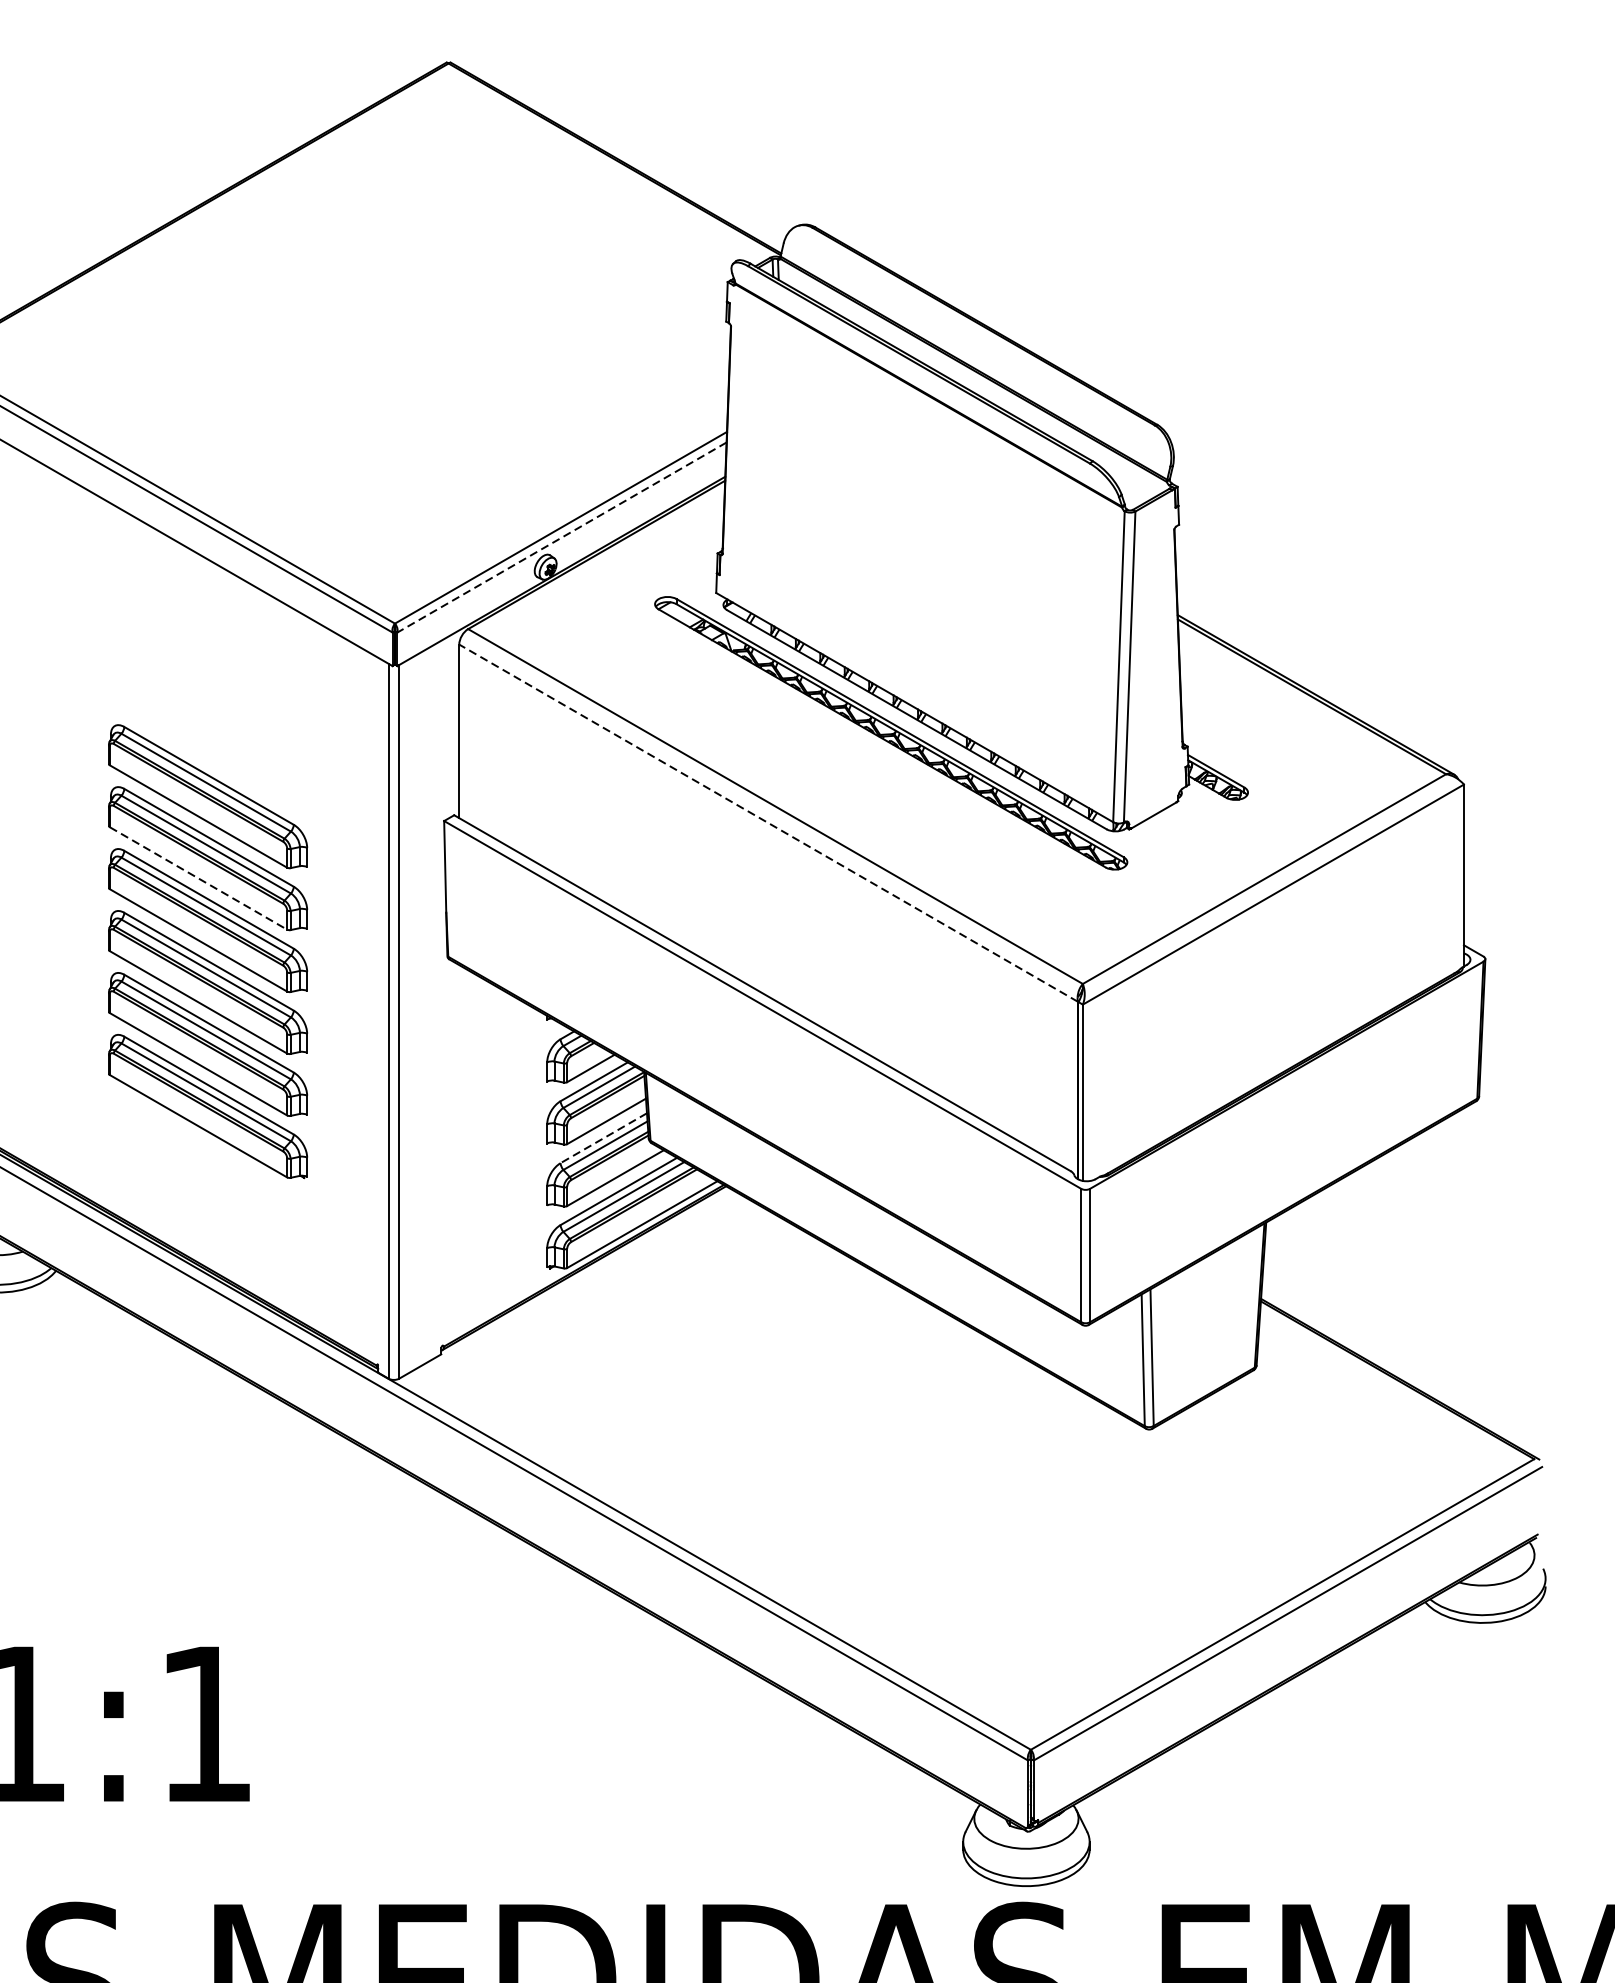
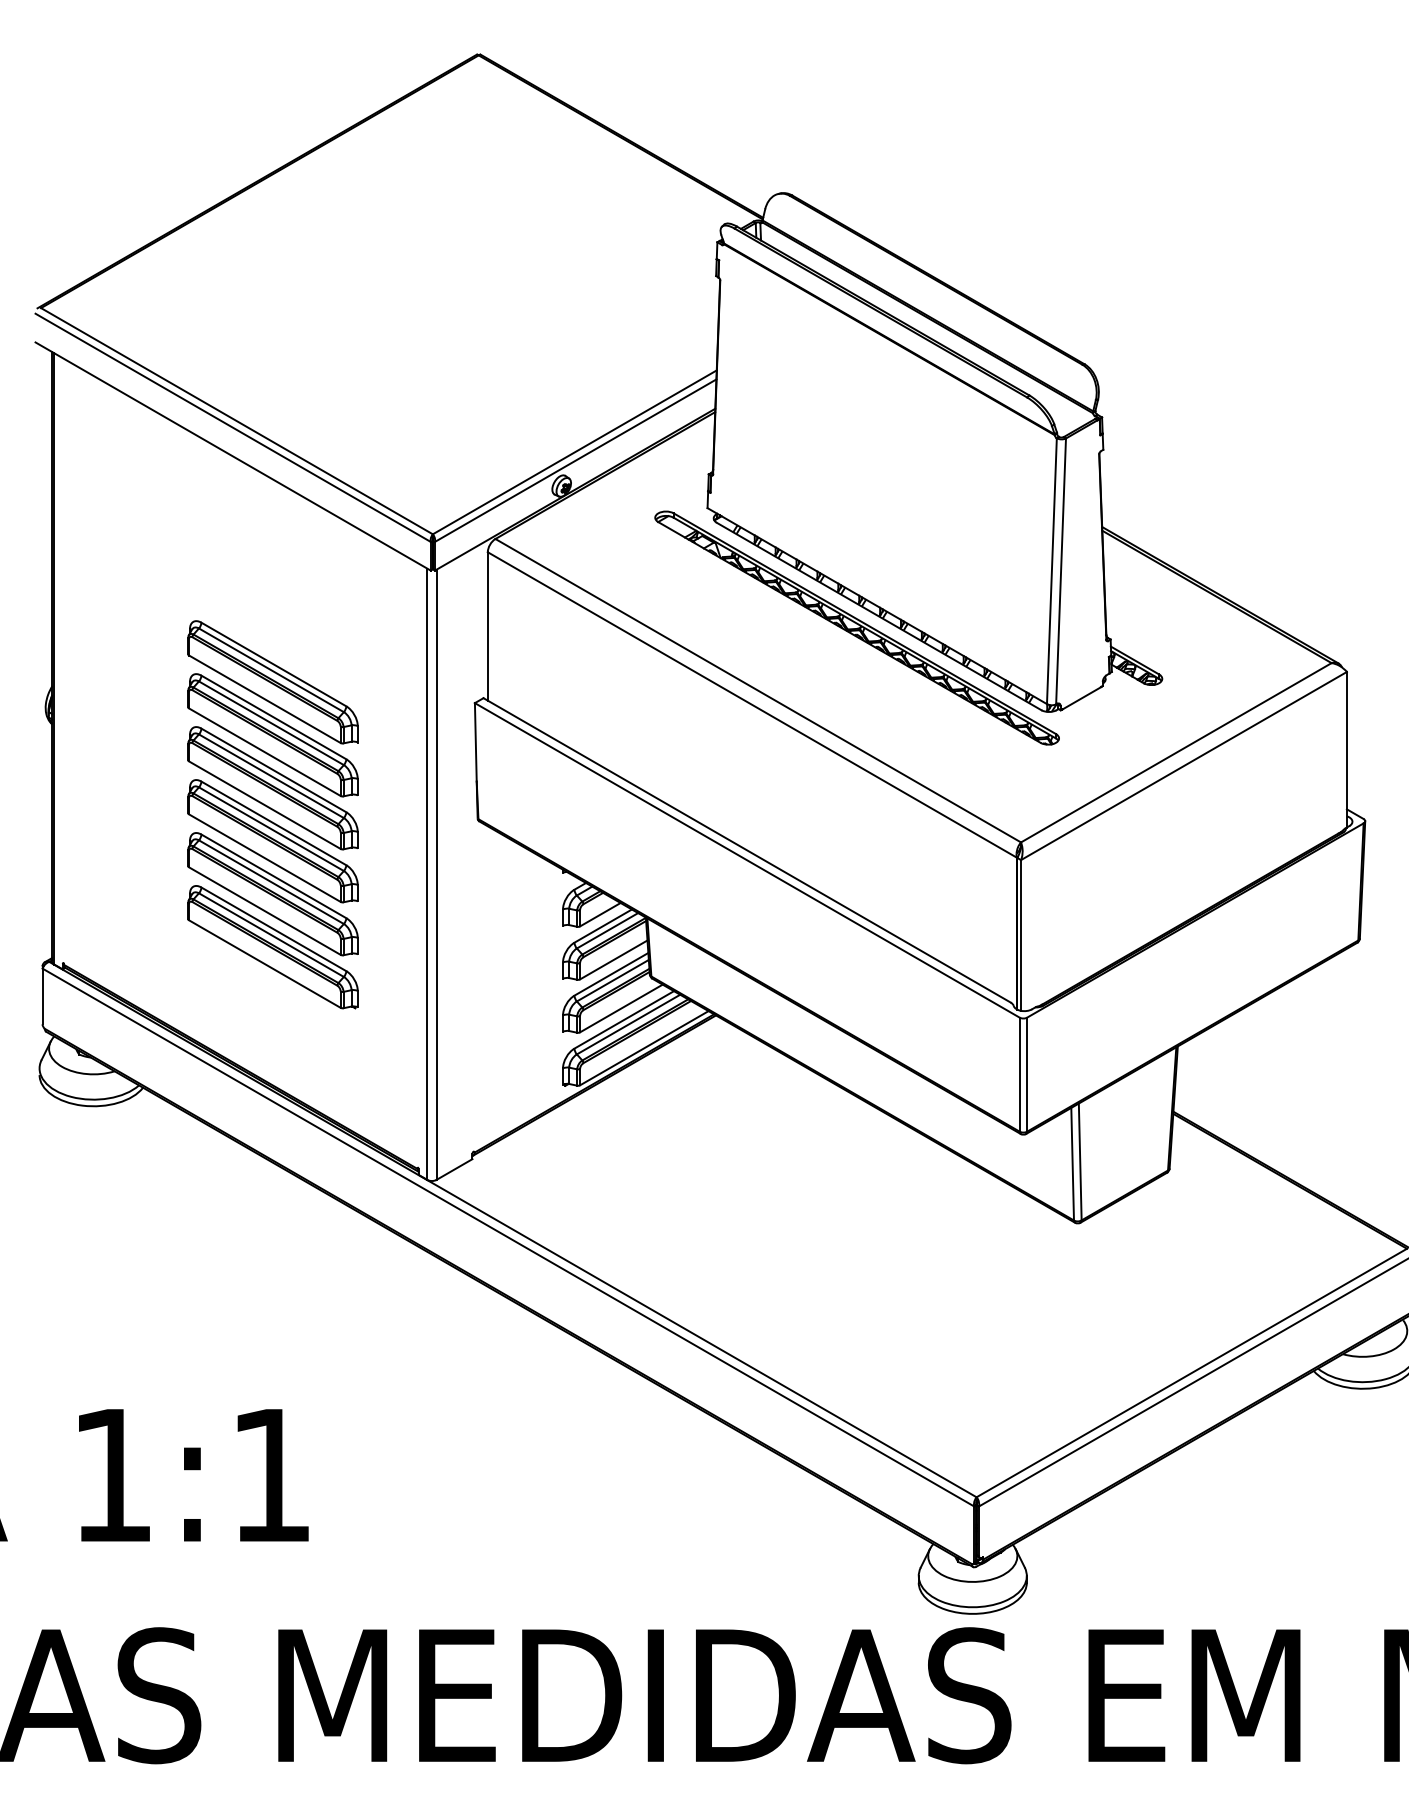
line: (561, 537) -> (575, 460), dashed -> solid
line: (767, 822) -> (751, 704), dashed -> solid
line: (198, 878) -> (264, 752), dashed -> solid
line: (603, 1138) -> (611, 974), dashed -> solid

